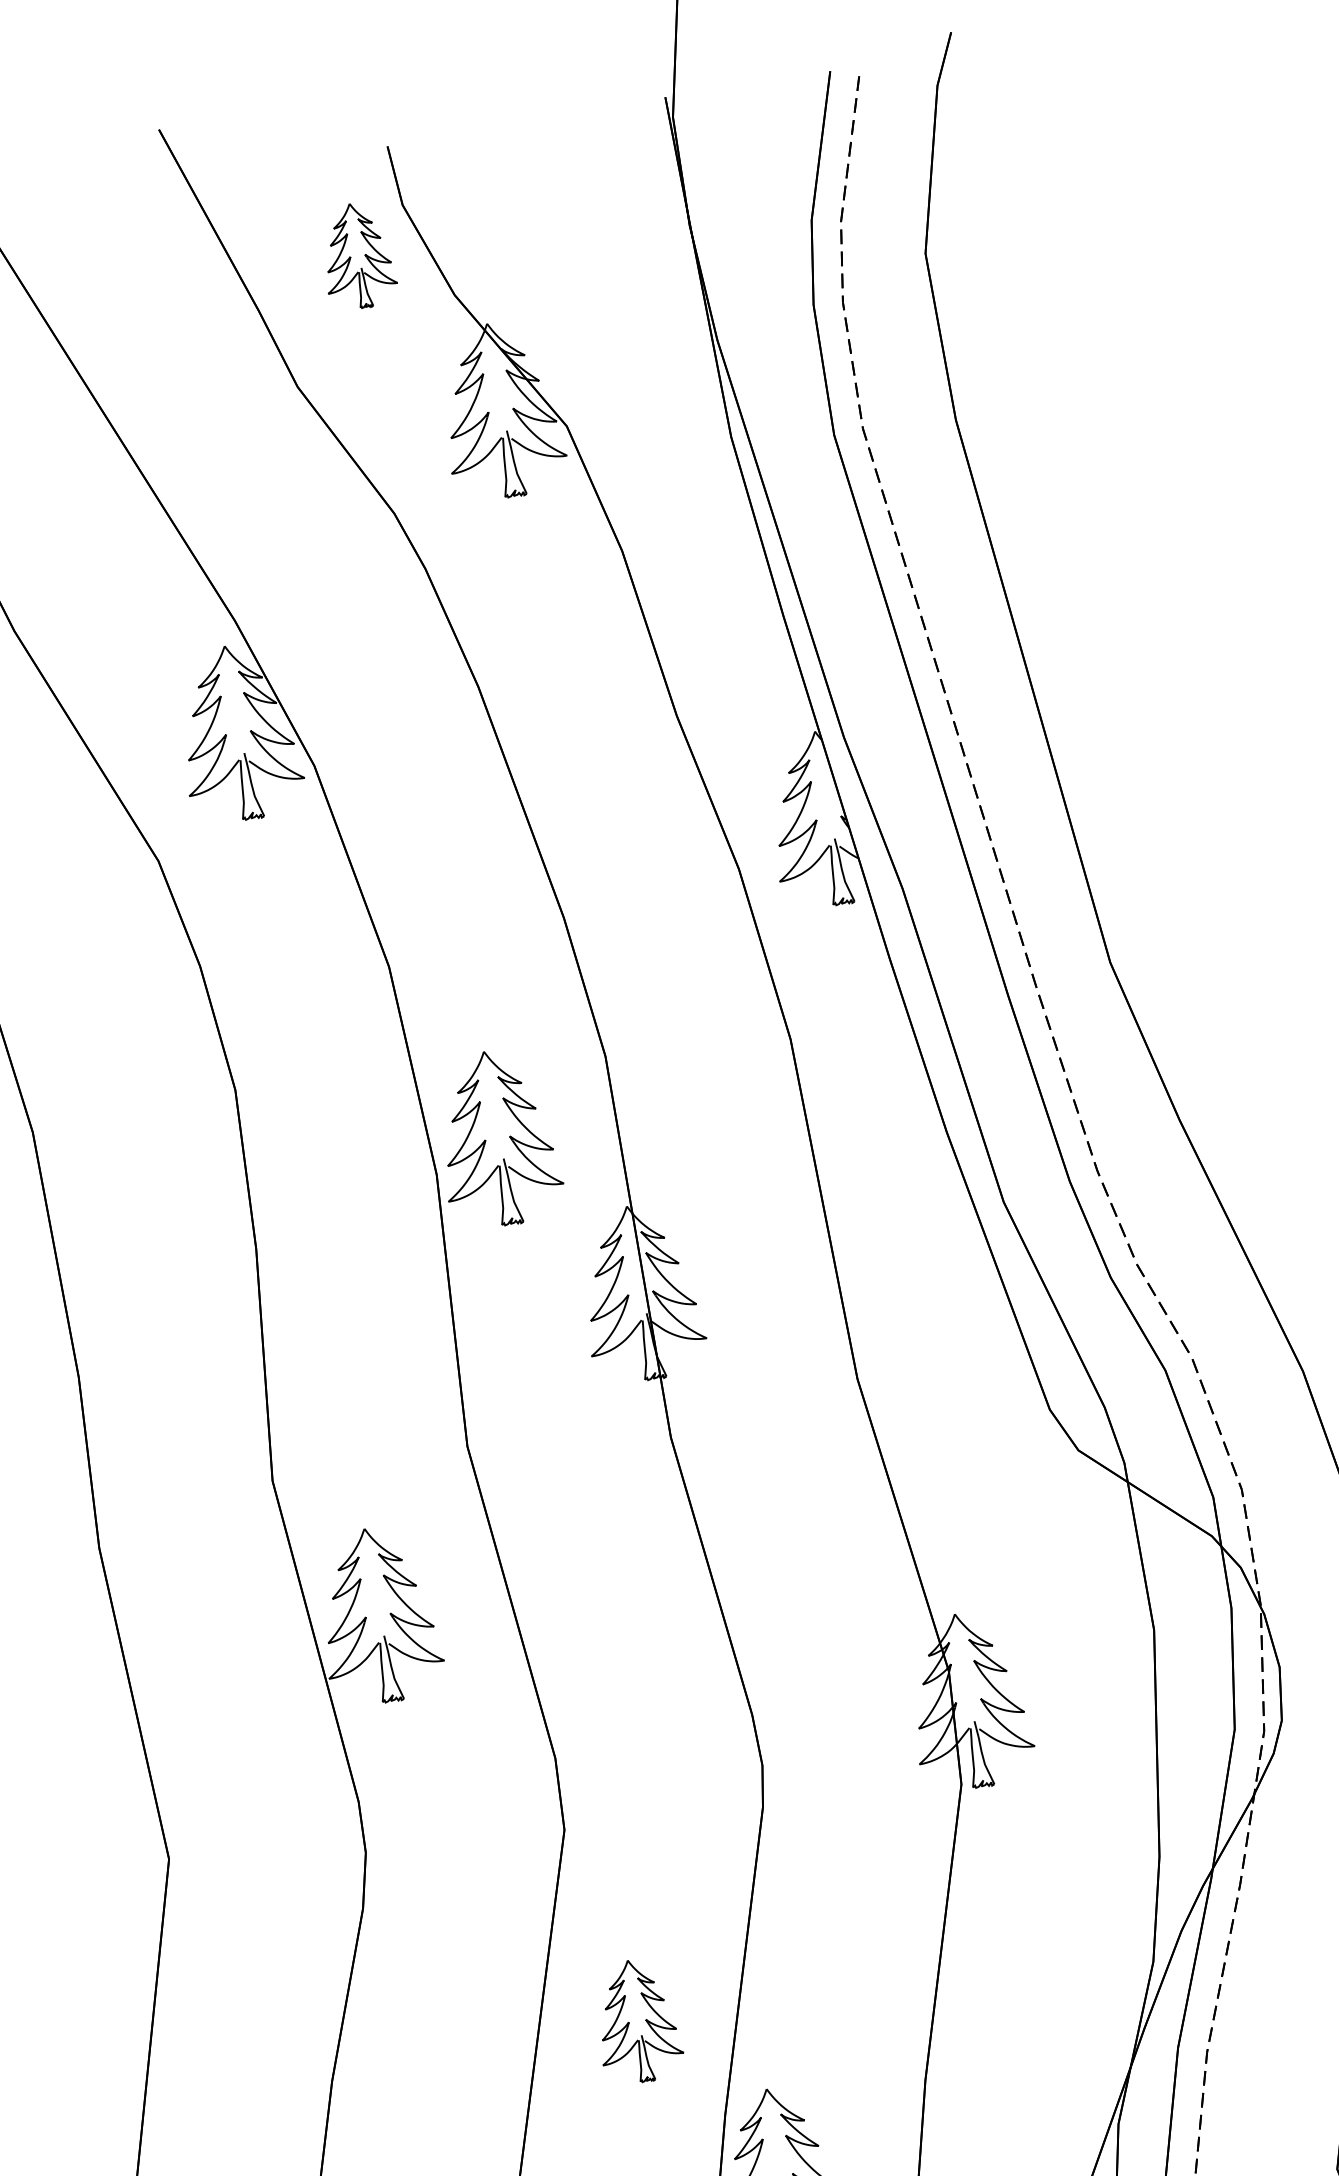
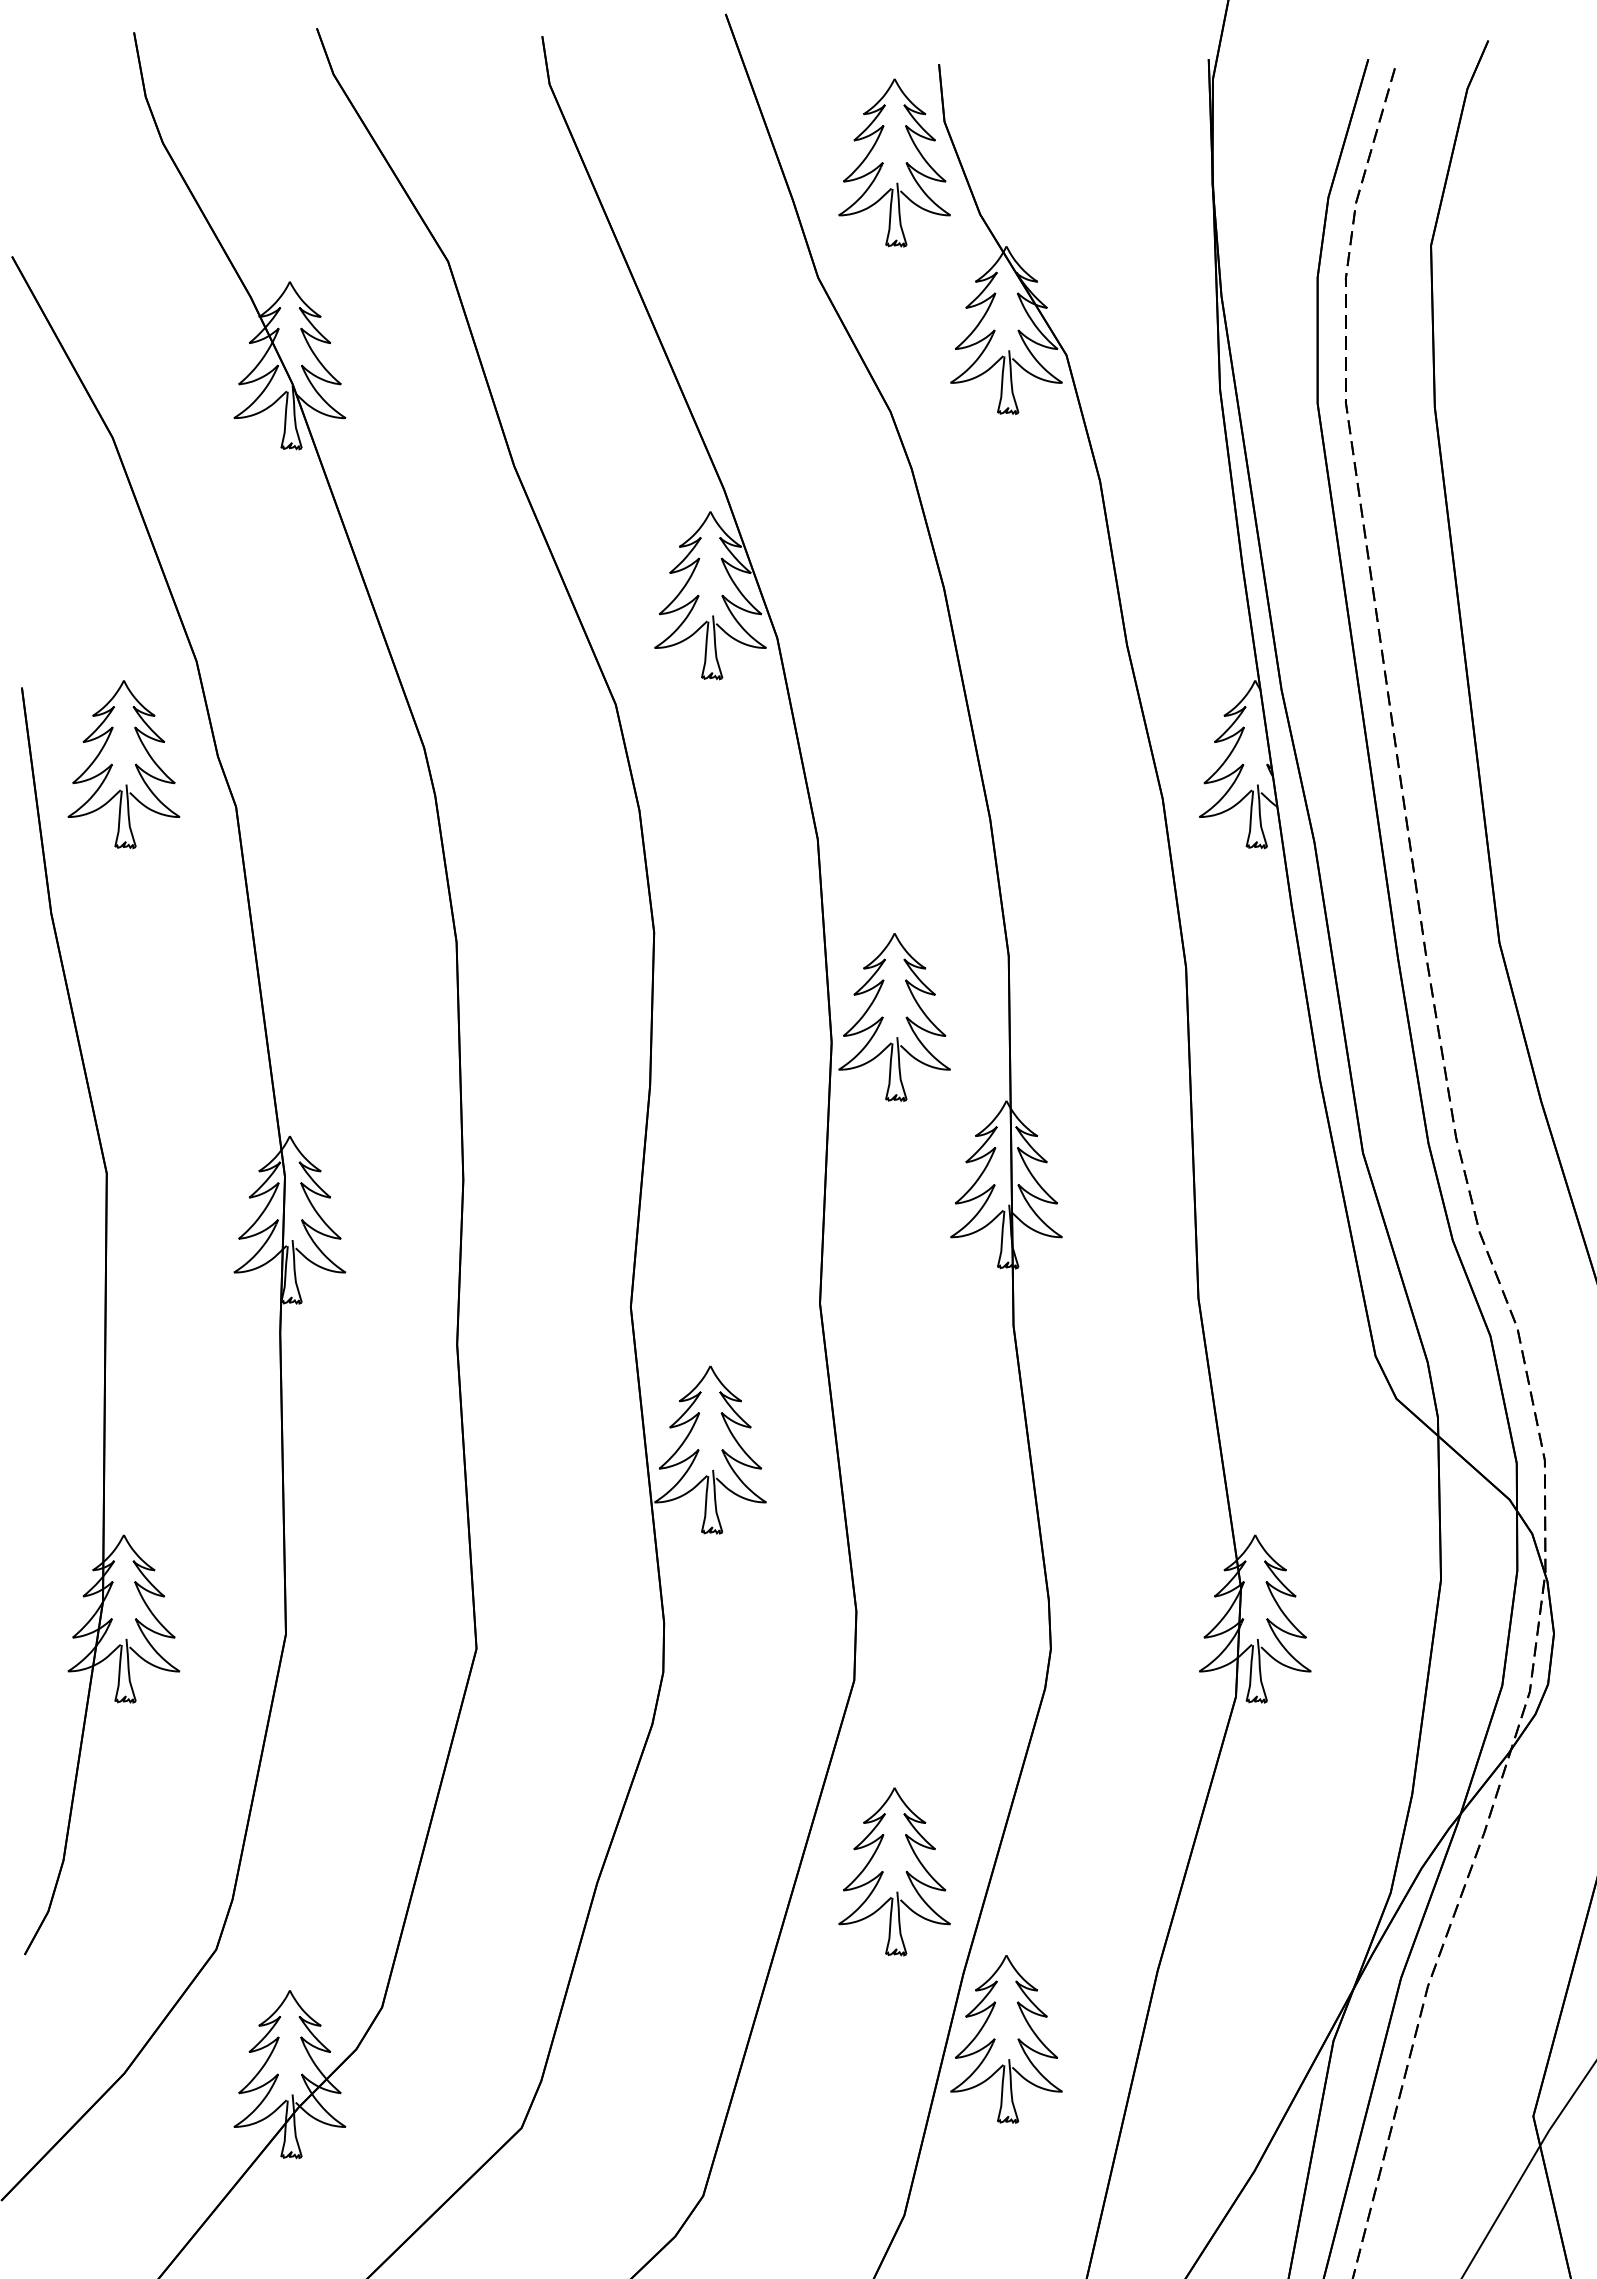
part: (357, 255) -> (894, 162), size x1.67
part: (637, 2020) -> (894, 1871), size x1.43

